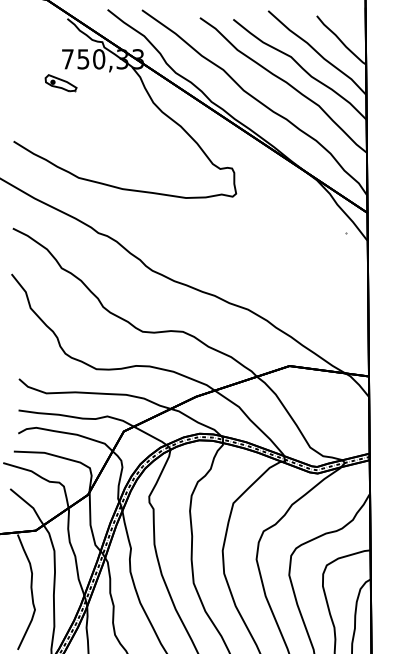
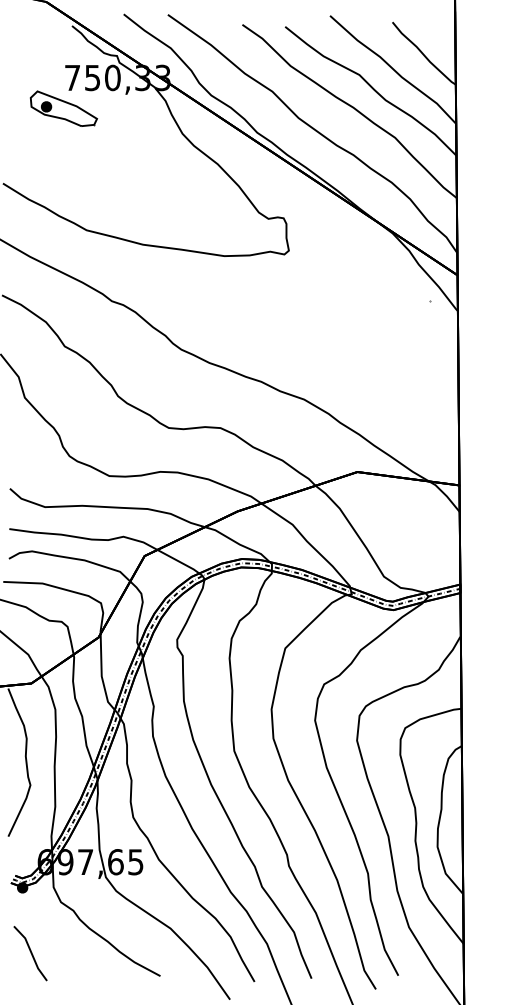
part: (60, 83) -> (63, 108), size x1.67

